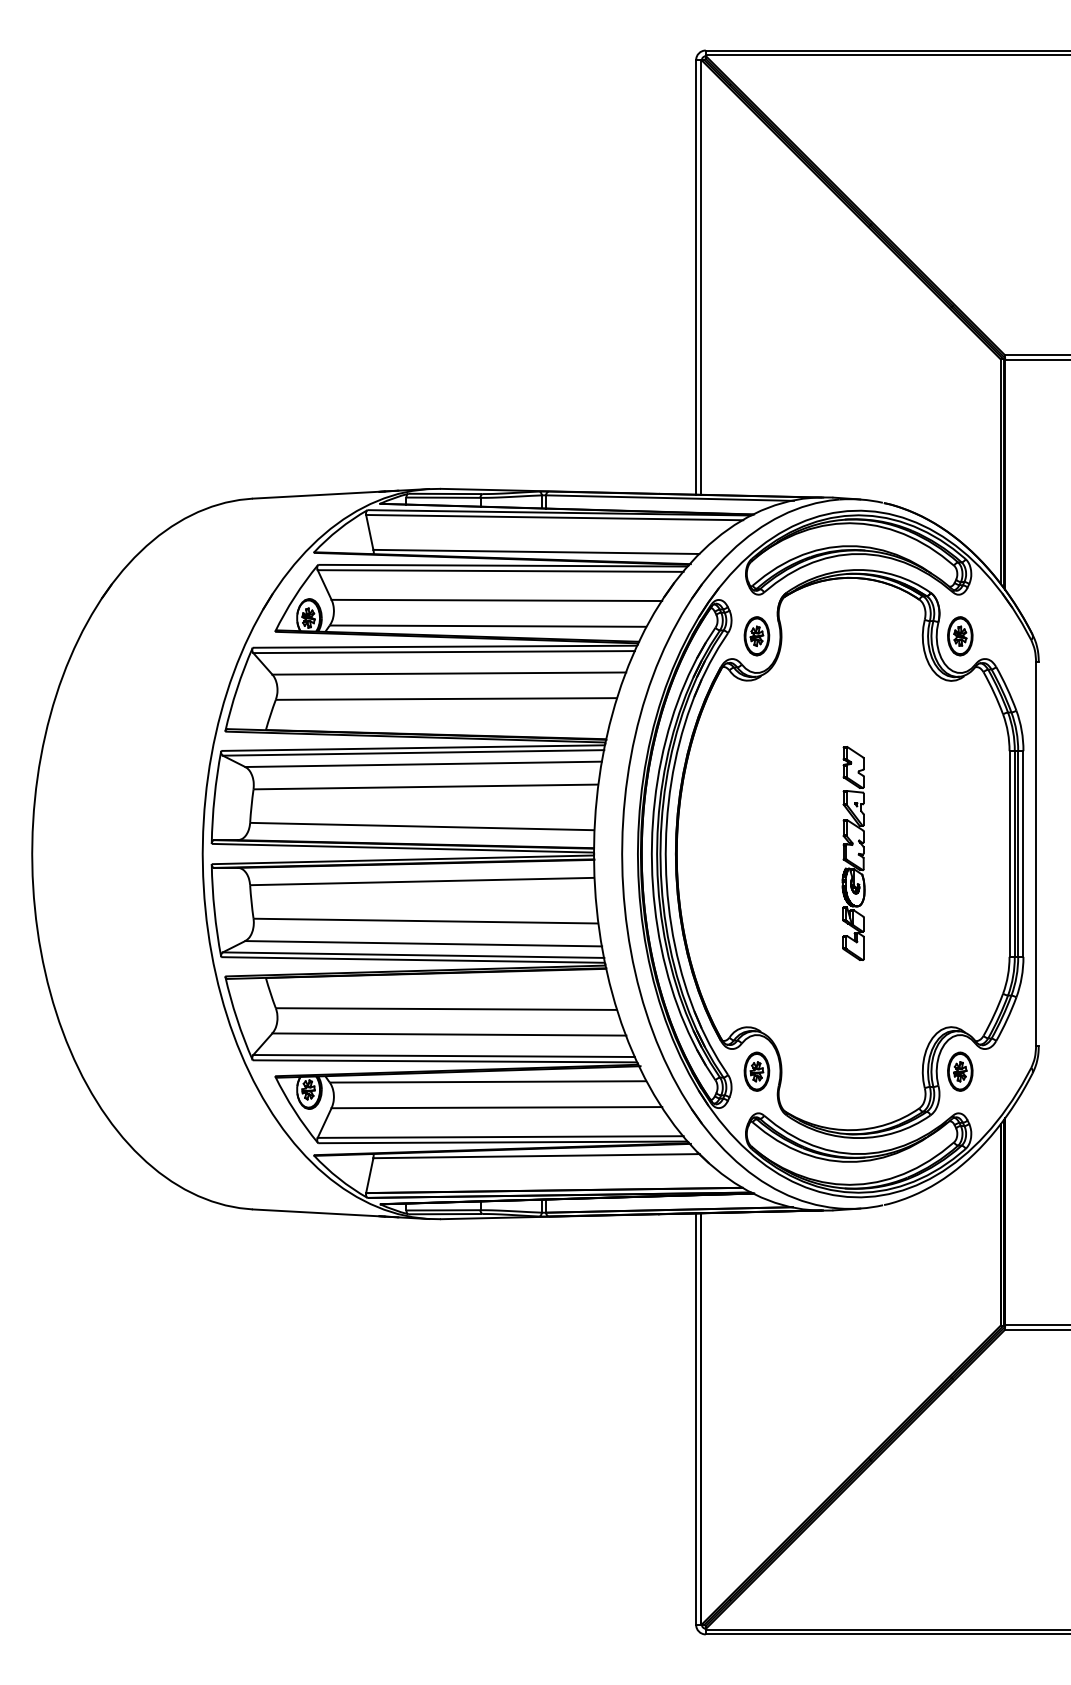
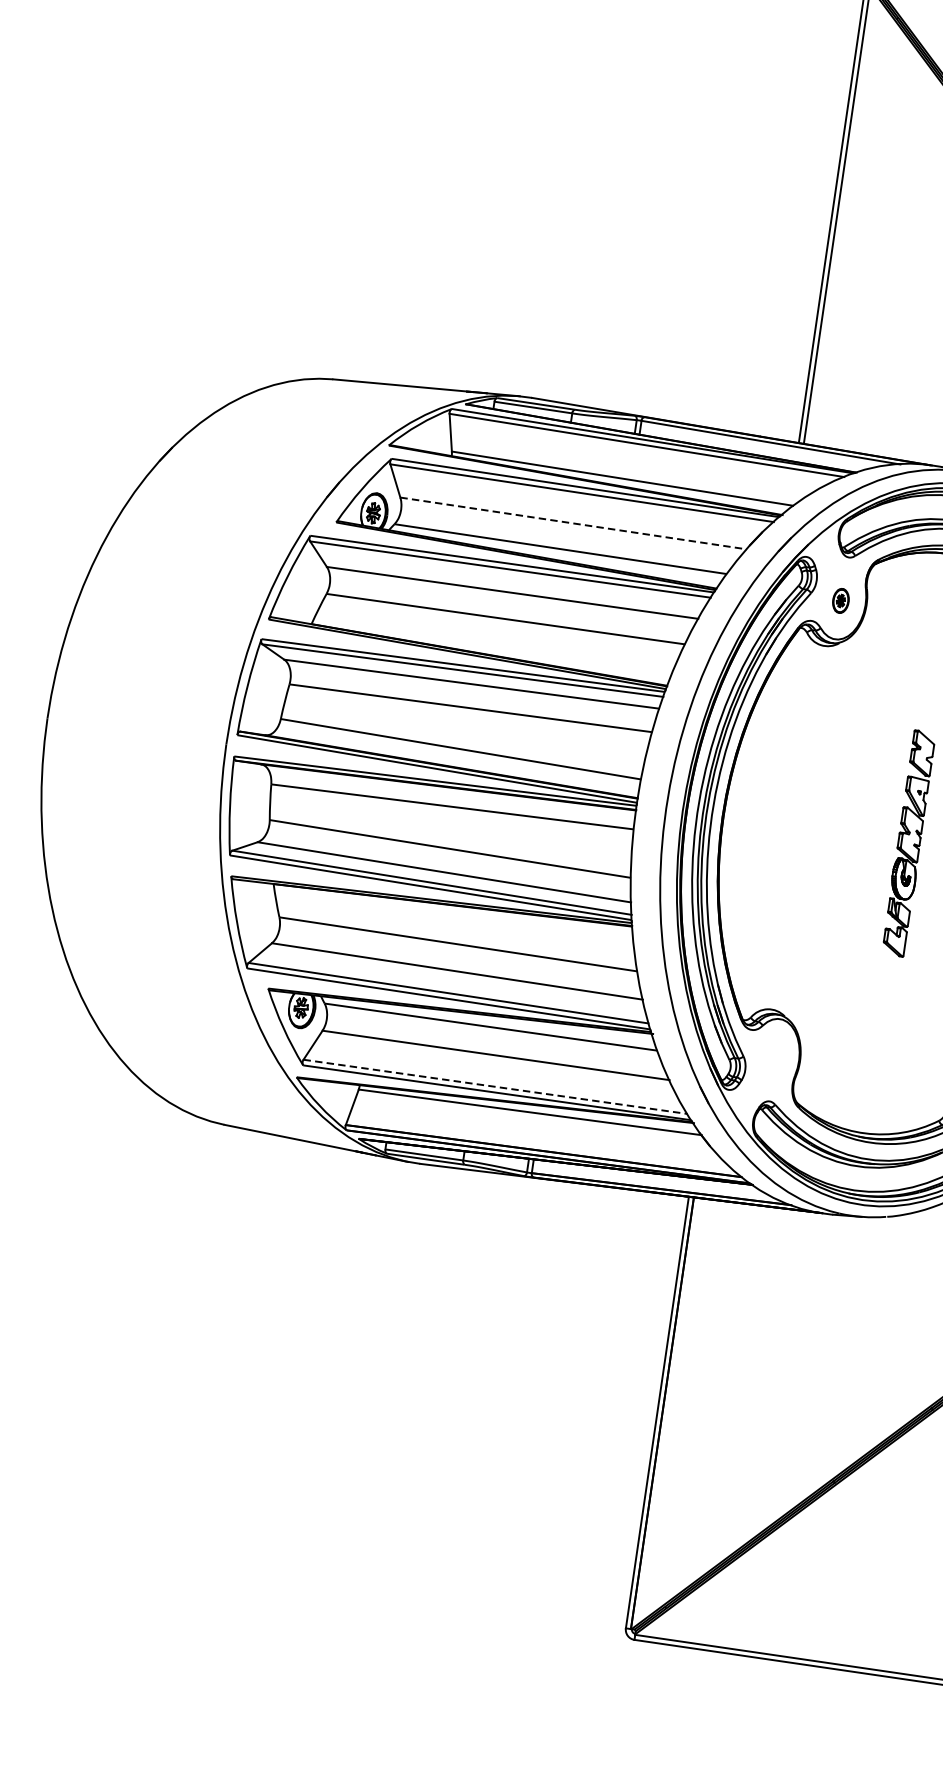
line: (497, 600) -> (574, 523), solid -> dashed
part: (756, 636) -> (840, 601), size x0.6
part: (756, 1071) -> (773, 1057), removed
line: (500, 1137) -> (495, 1087), solid -> dashed

